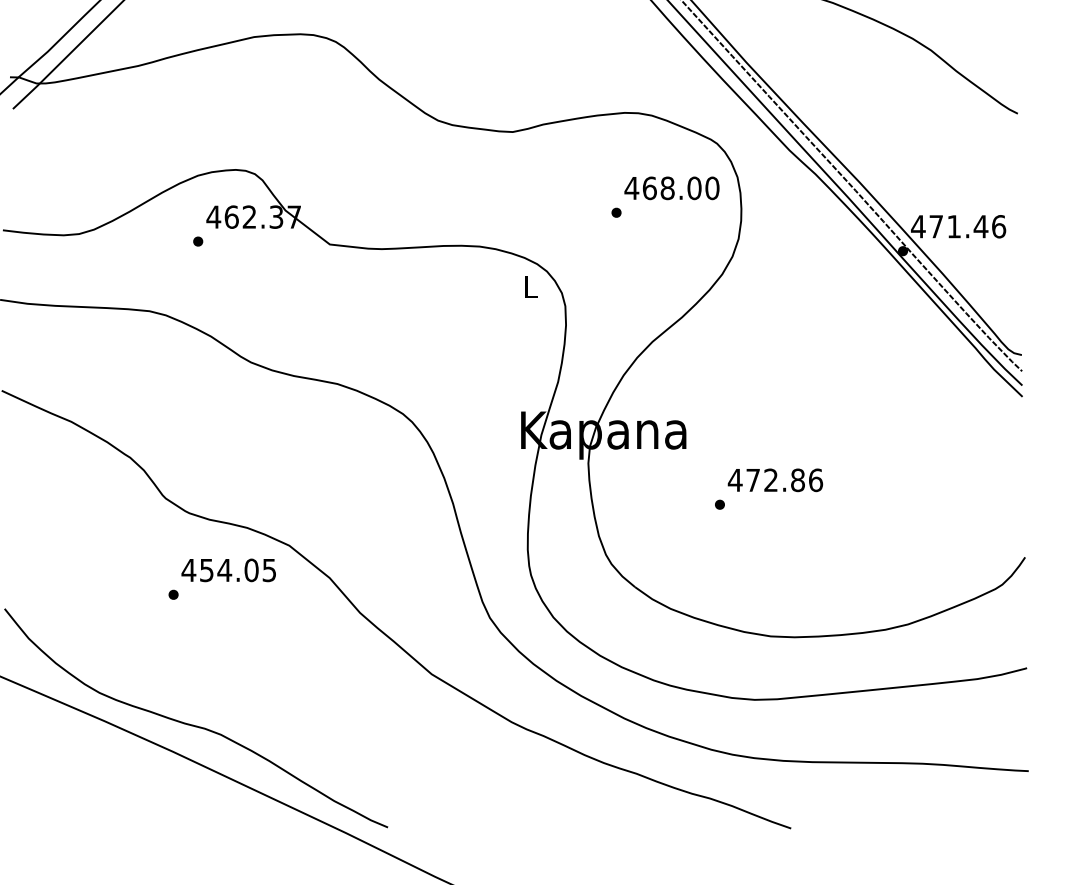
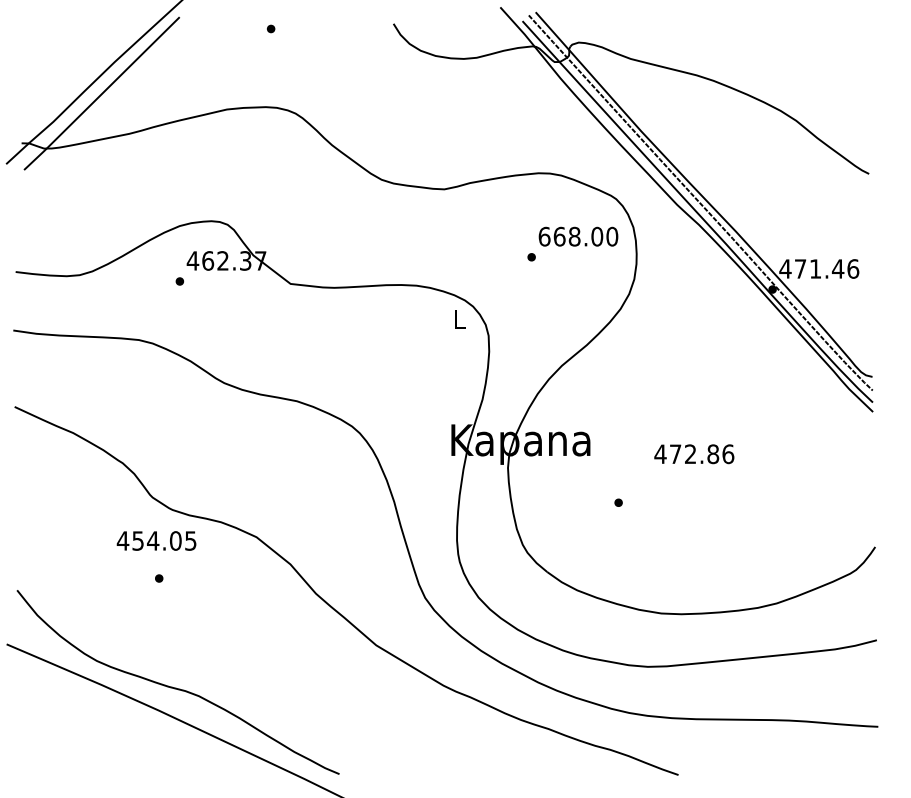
text: (631, 188) -> (544, 236), 468.00 -> 668.00
text: (775, 480) -> (694, 454), moved
text: (228, 569) -> (156, 540), moved

